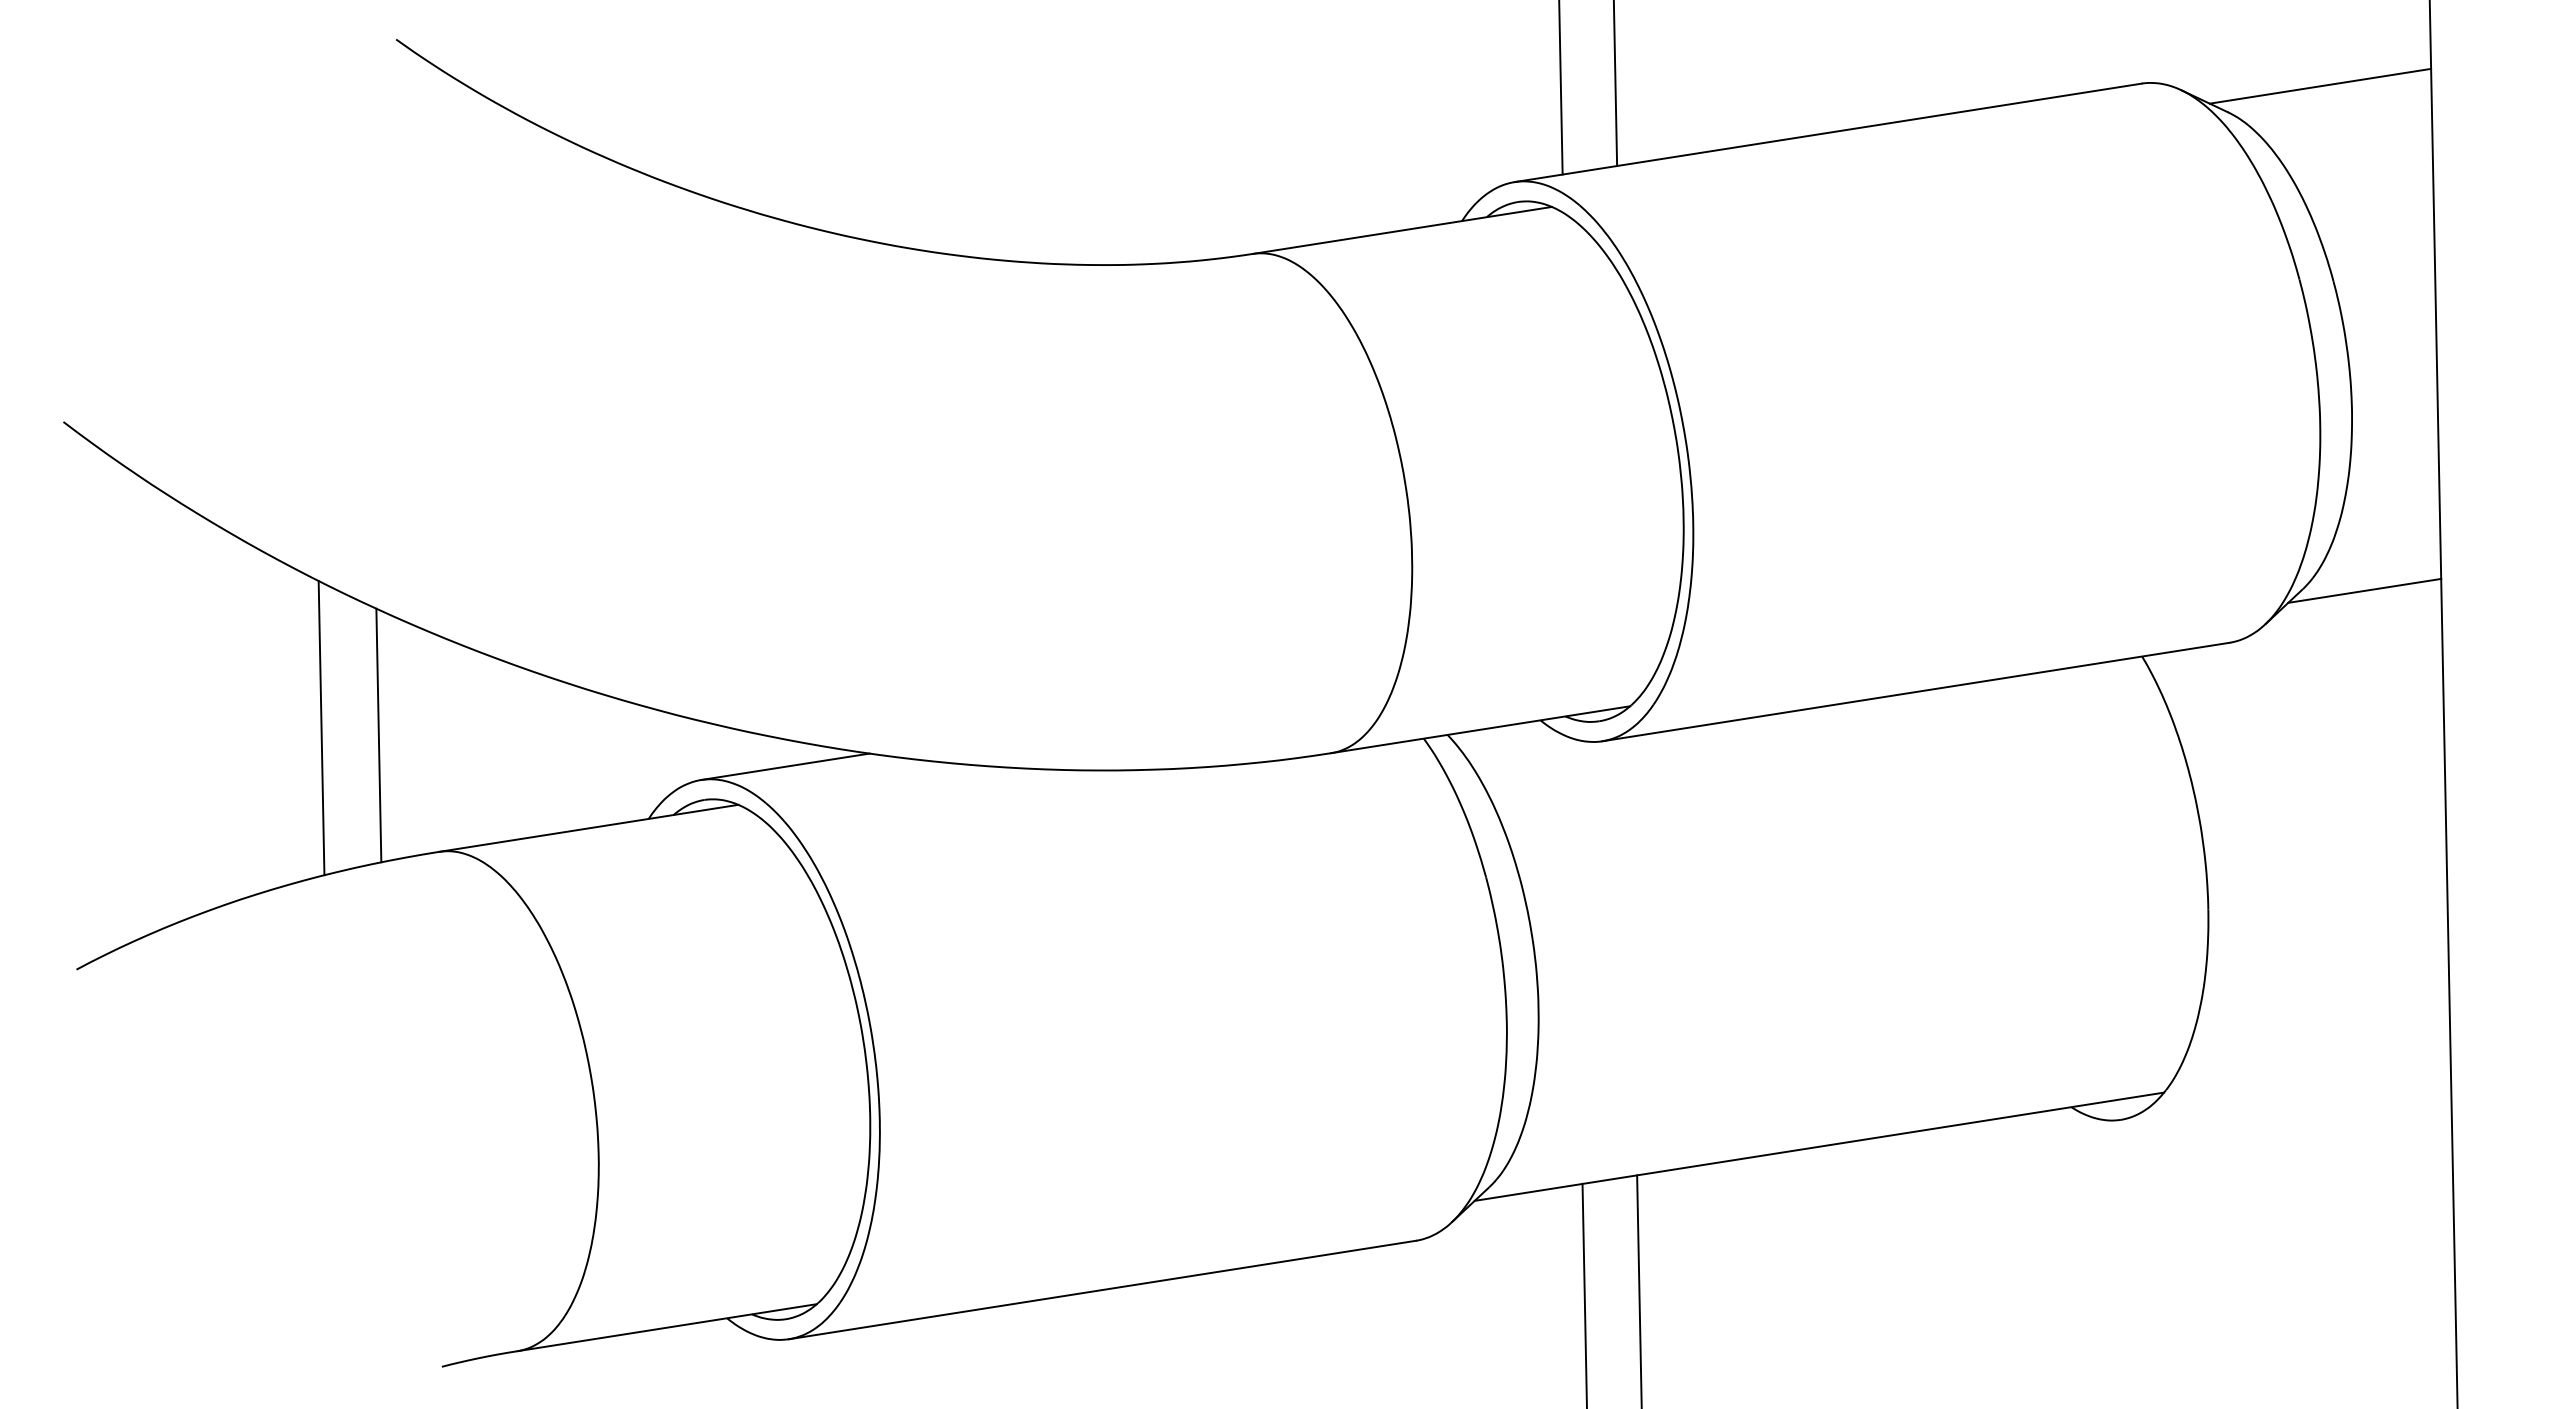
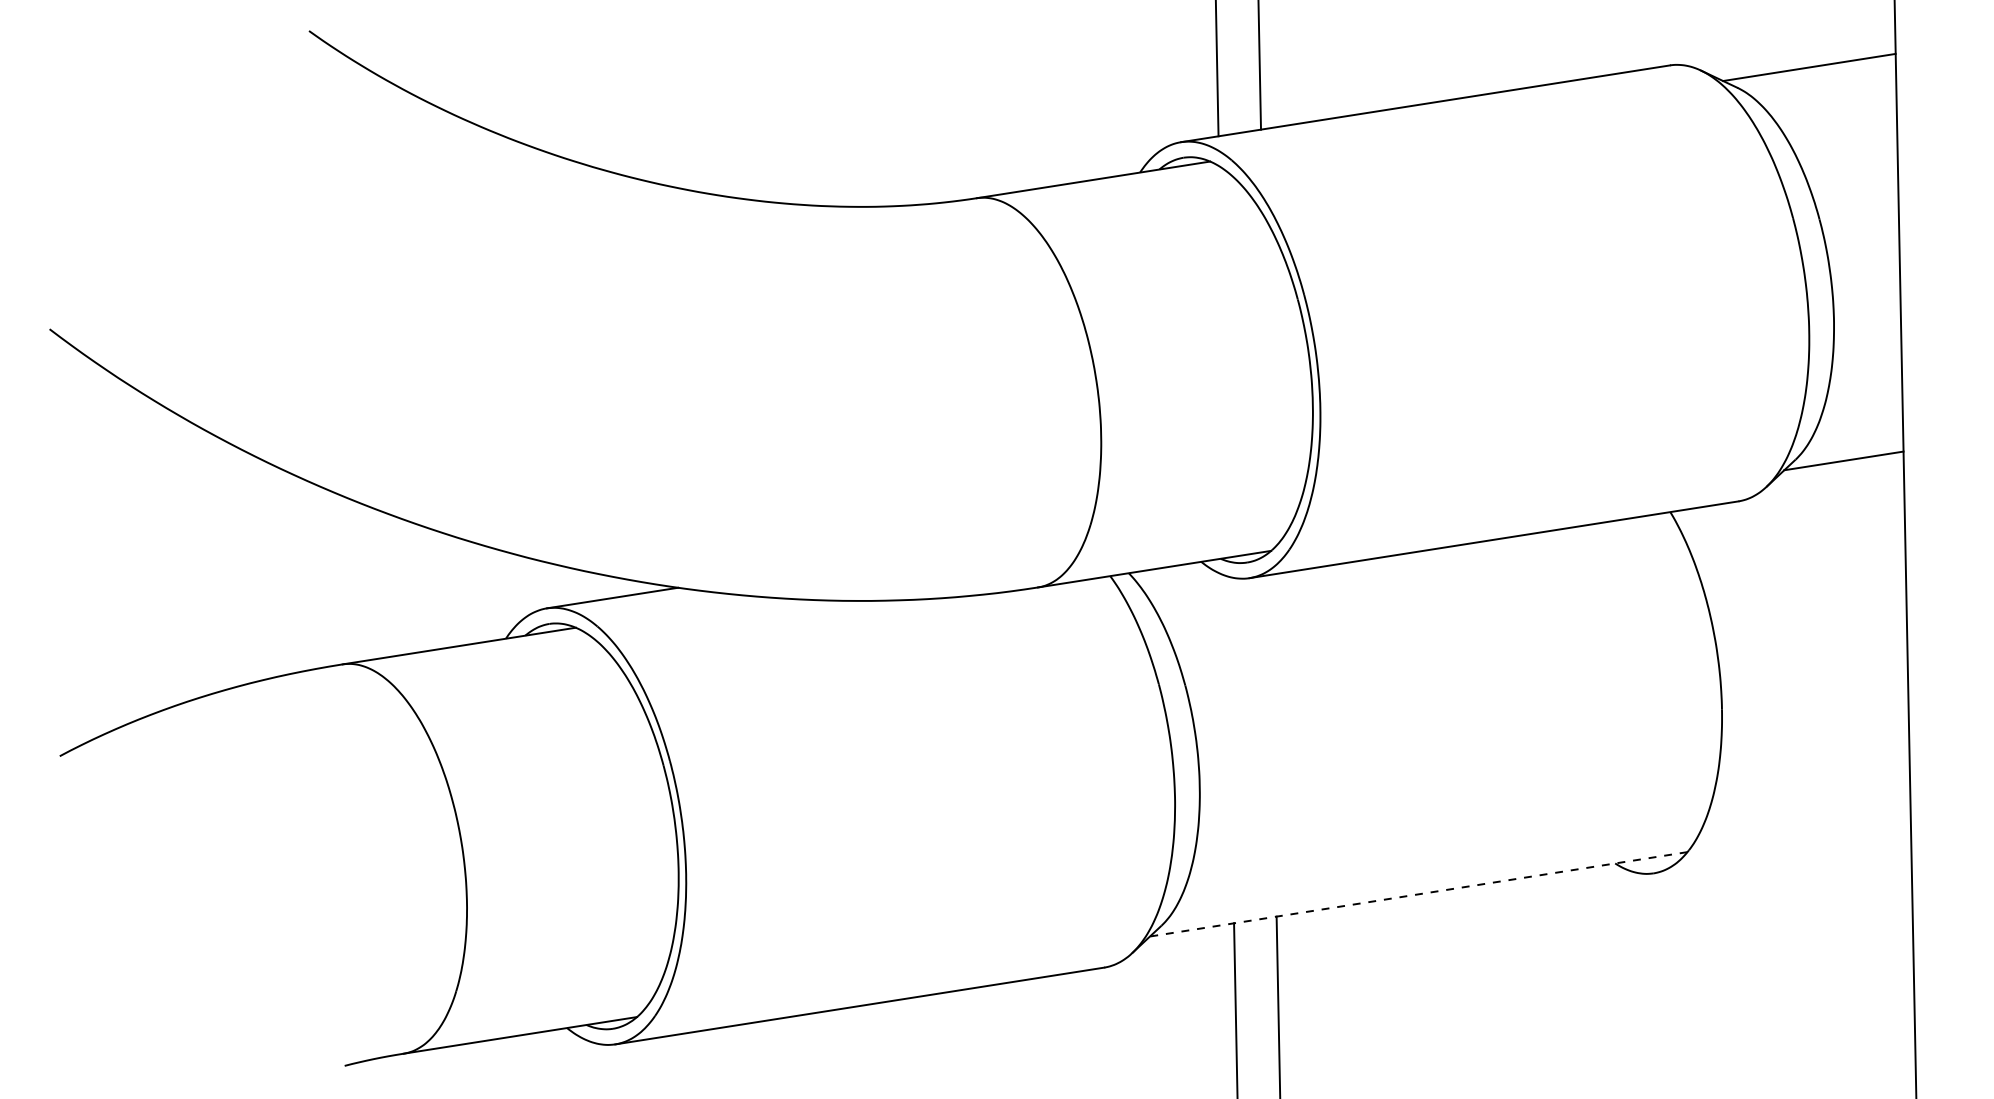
line: (321, 727) -> (250, 567), removed
line: (378, 735) -> (295, 573), removed
line: (1819, 1146) -> (1418, 894), solid -> dashed

